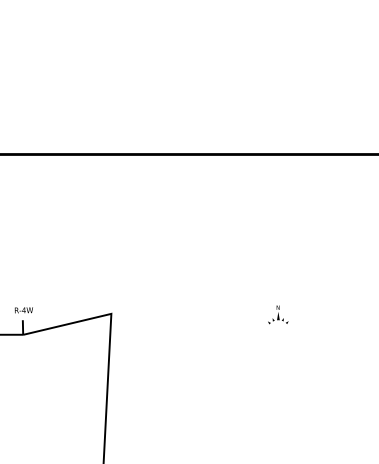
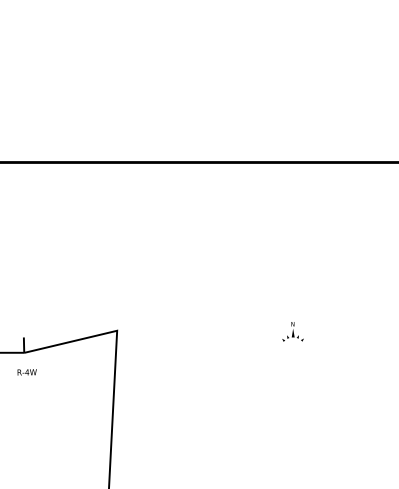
text: (23, 310) -> (26, 372), moved

